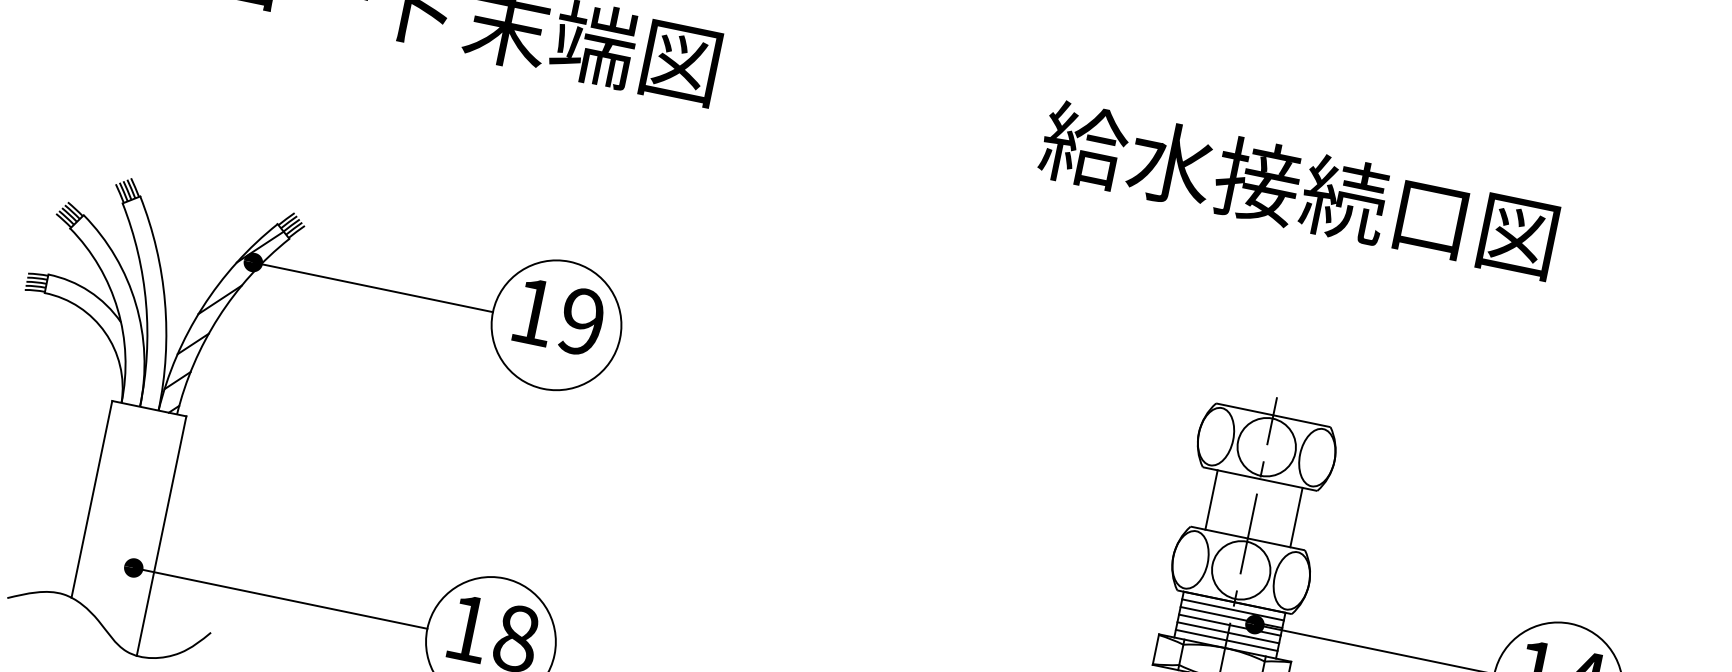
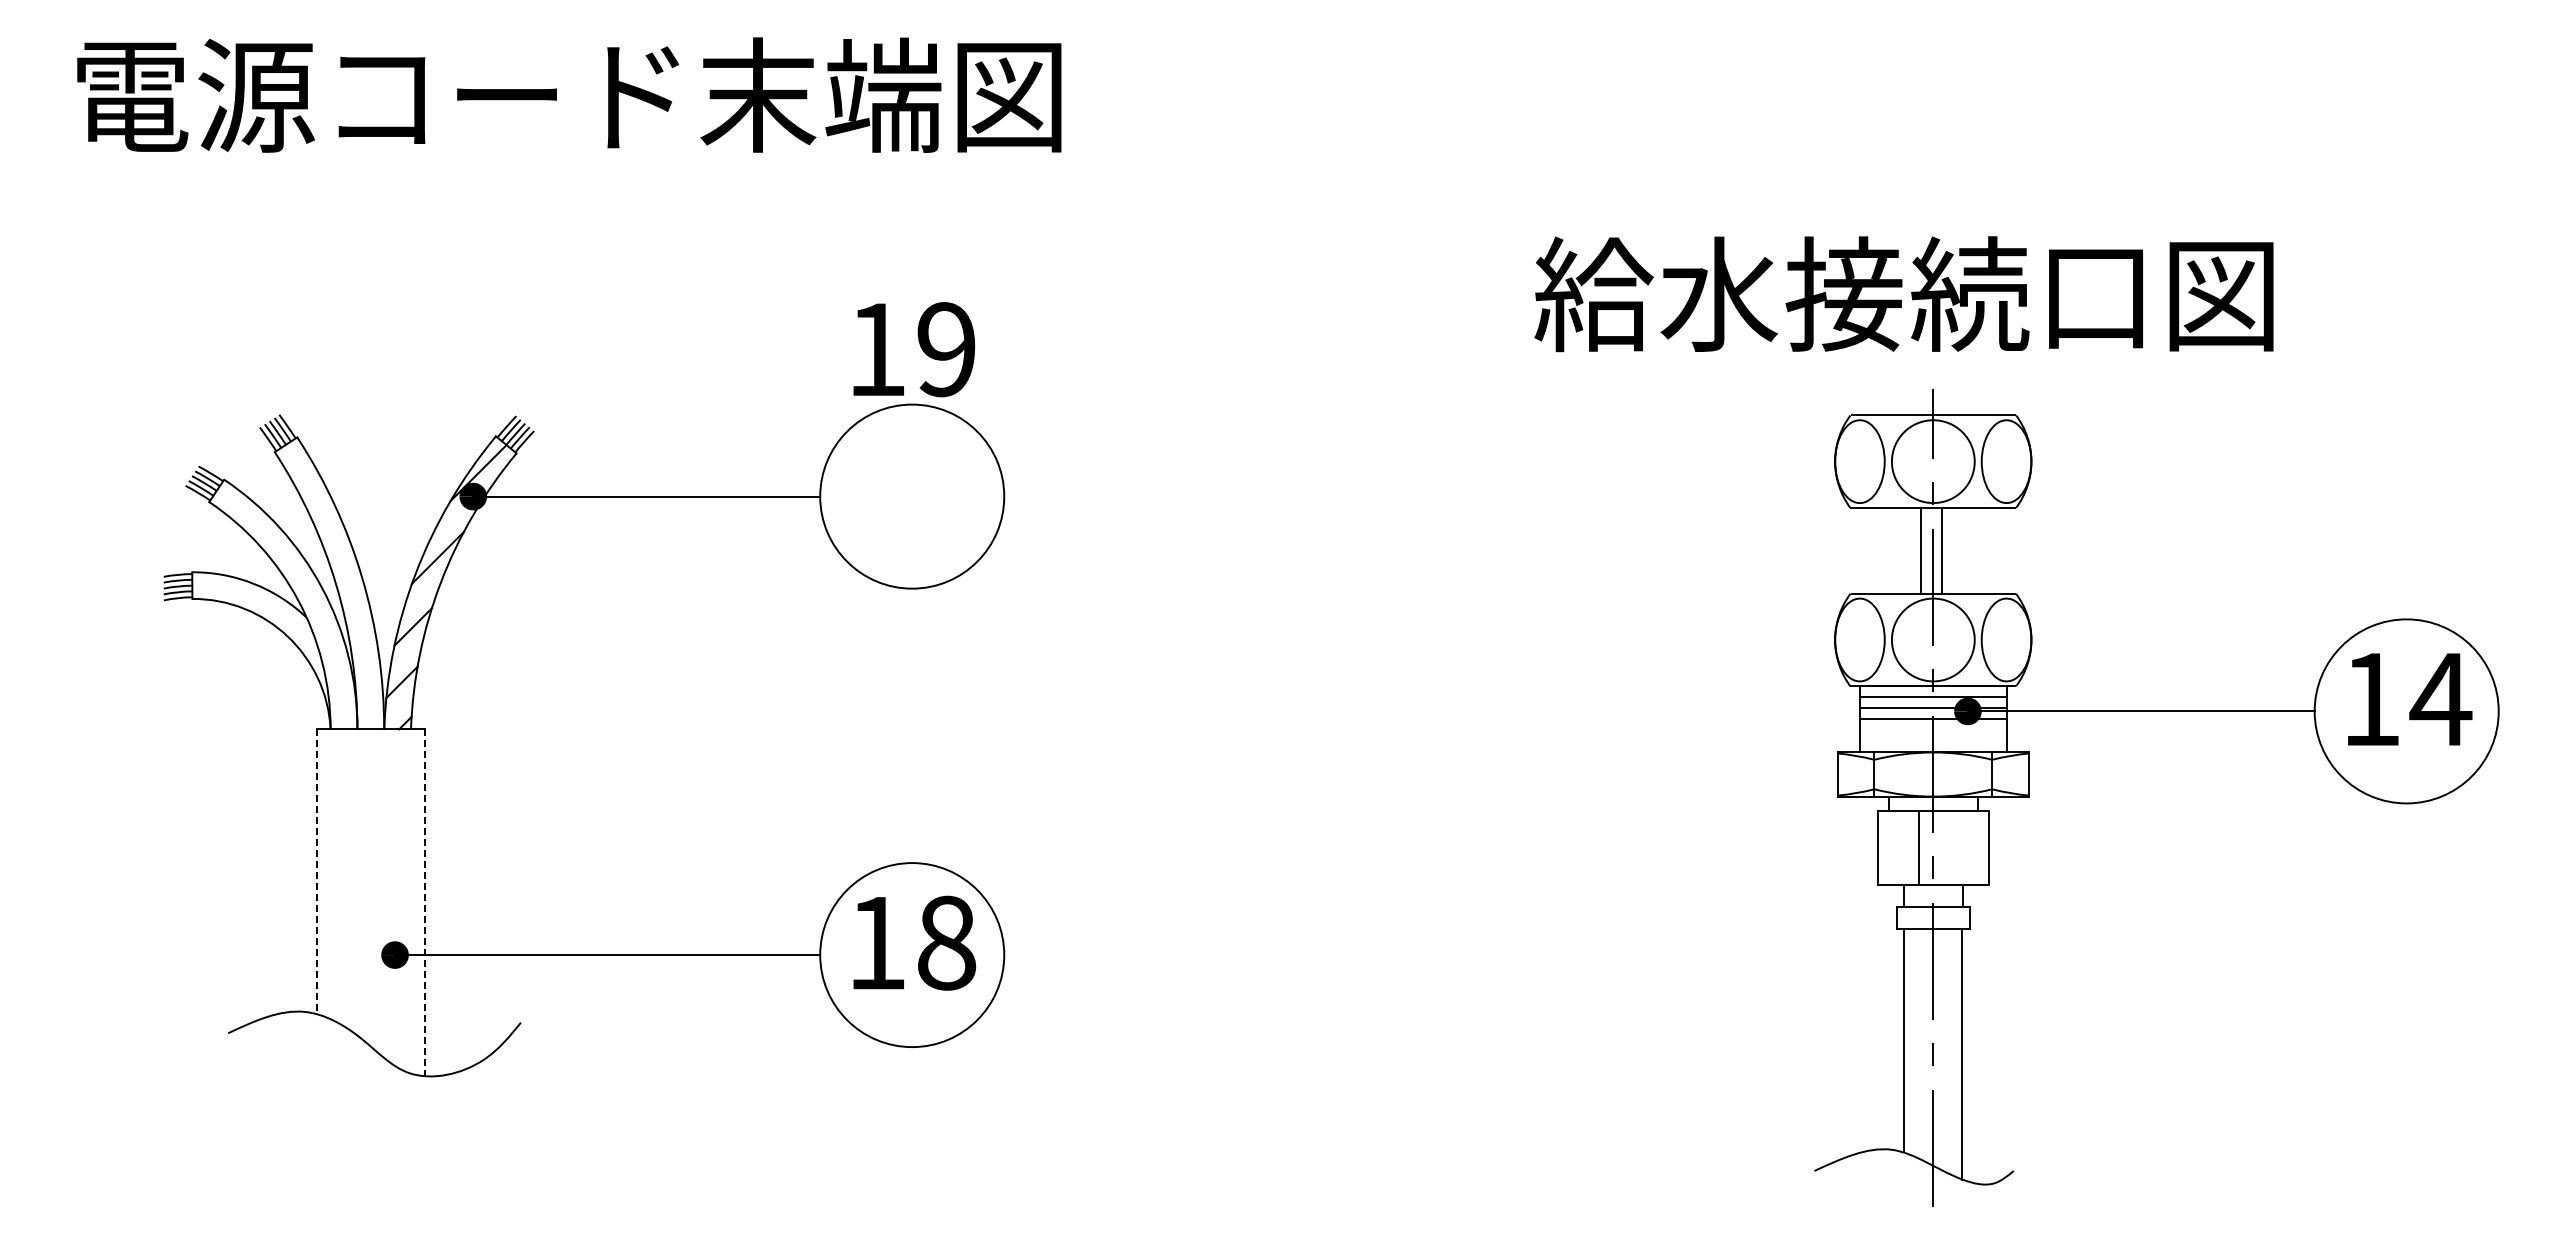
text: (1298, 190) -> (1903, 294), moved
text: (559, 317) -> (914, 349), moved
line: (92, 499) -> (317, 872), solid -> dashed
line: (1211, 499) -> (1920, 550), moved
line: (1296, 517) -> (1941, 550), moved
line: (161, 536) -> (424, 903), solid -> dashed
line: (1227, 632) -> (1932, 730), removed
line: (1226, 640) -> (1932, 741), removed

